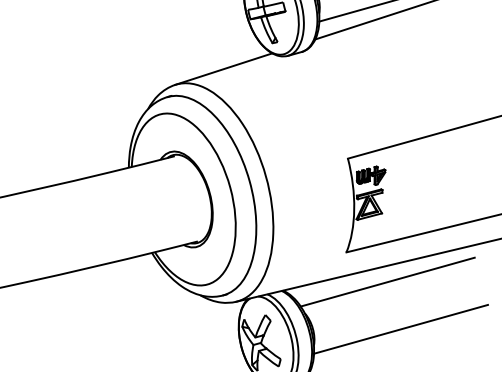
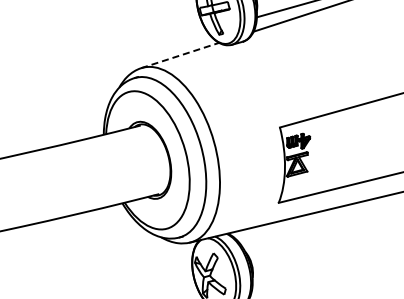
line: (224, 69) -> (180, 55), solid -> dashed
line: (387, 281) -> (311, 226), removed
line: (400, 329) -> (322, 264), removed

